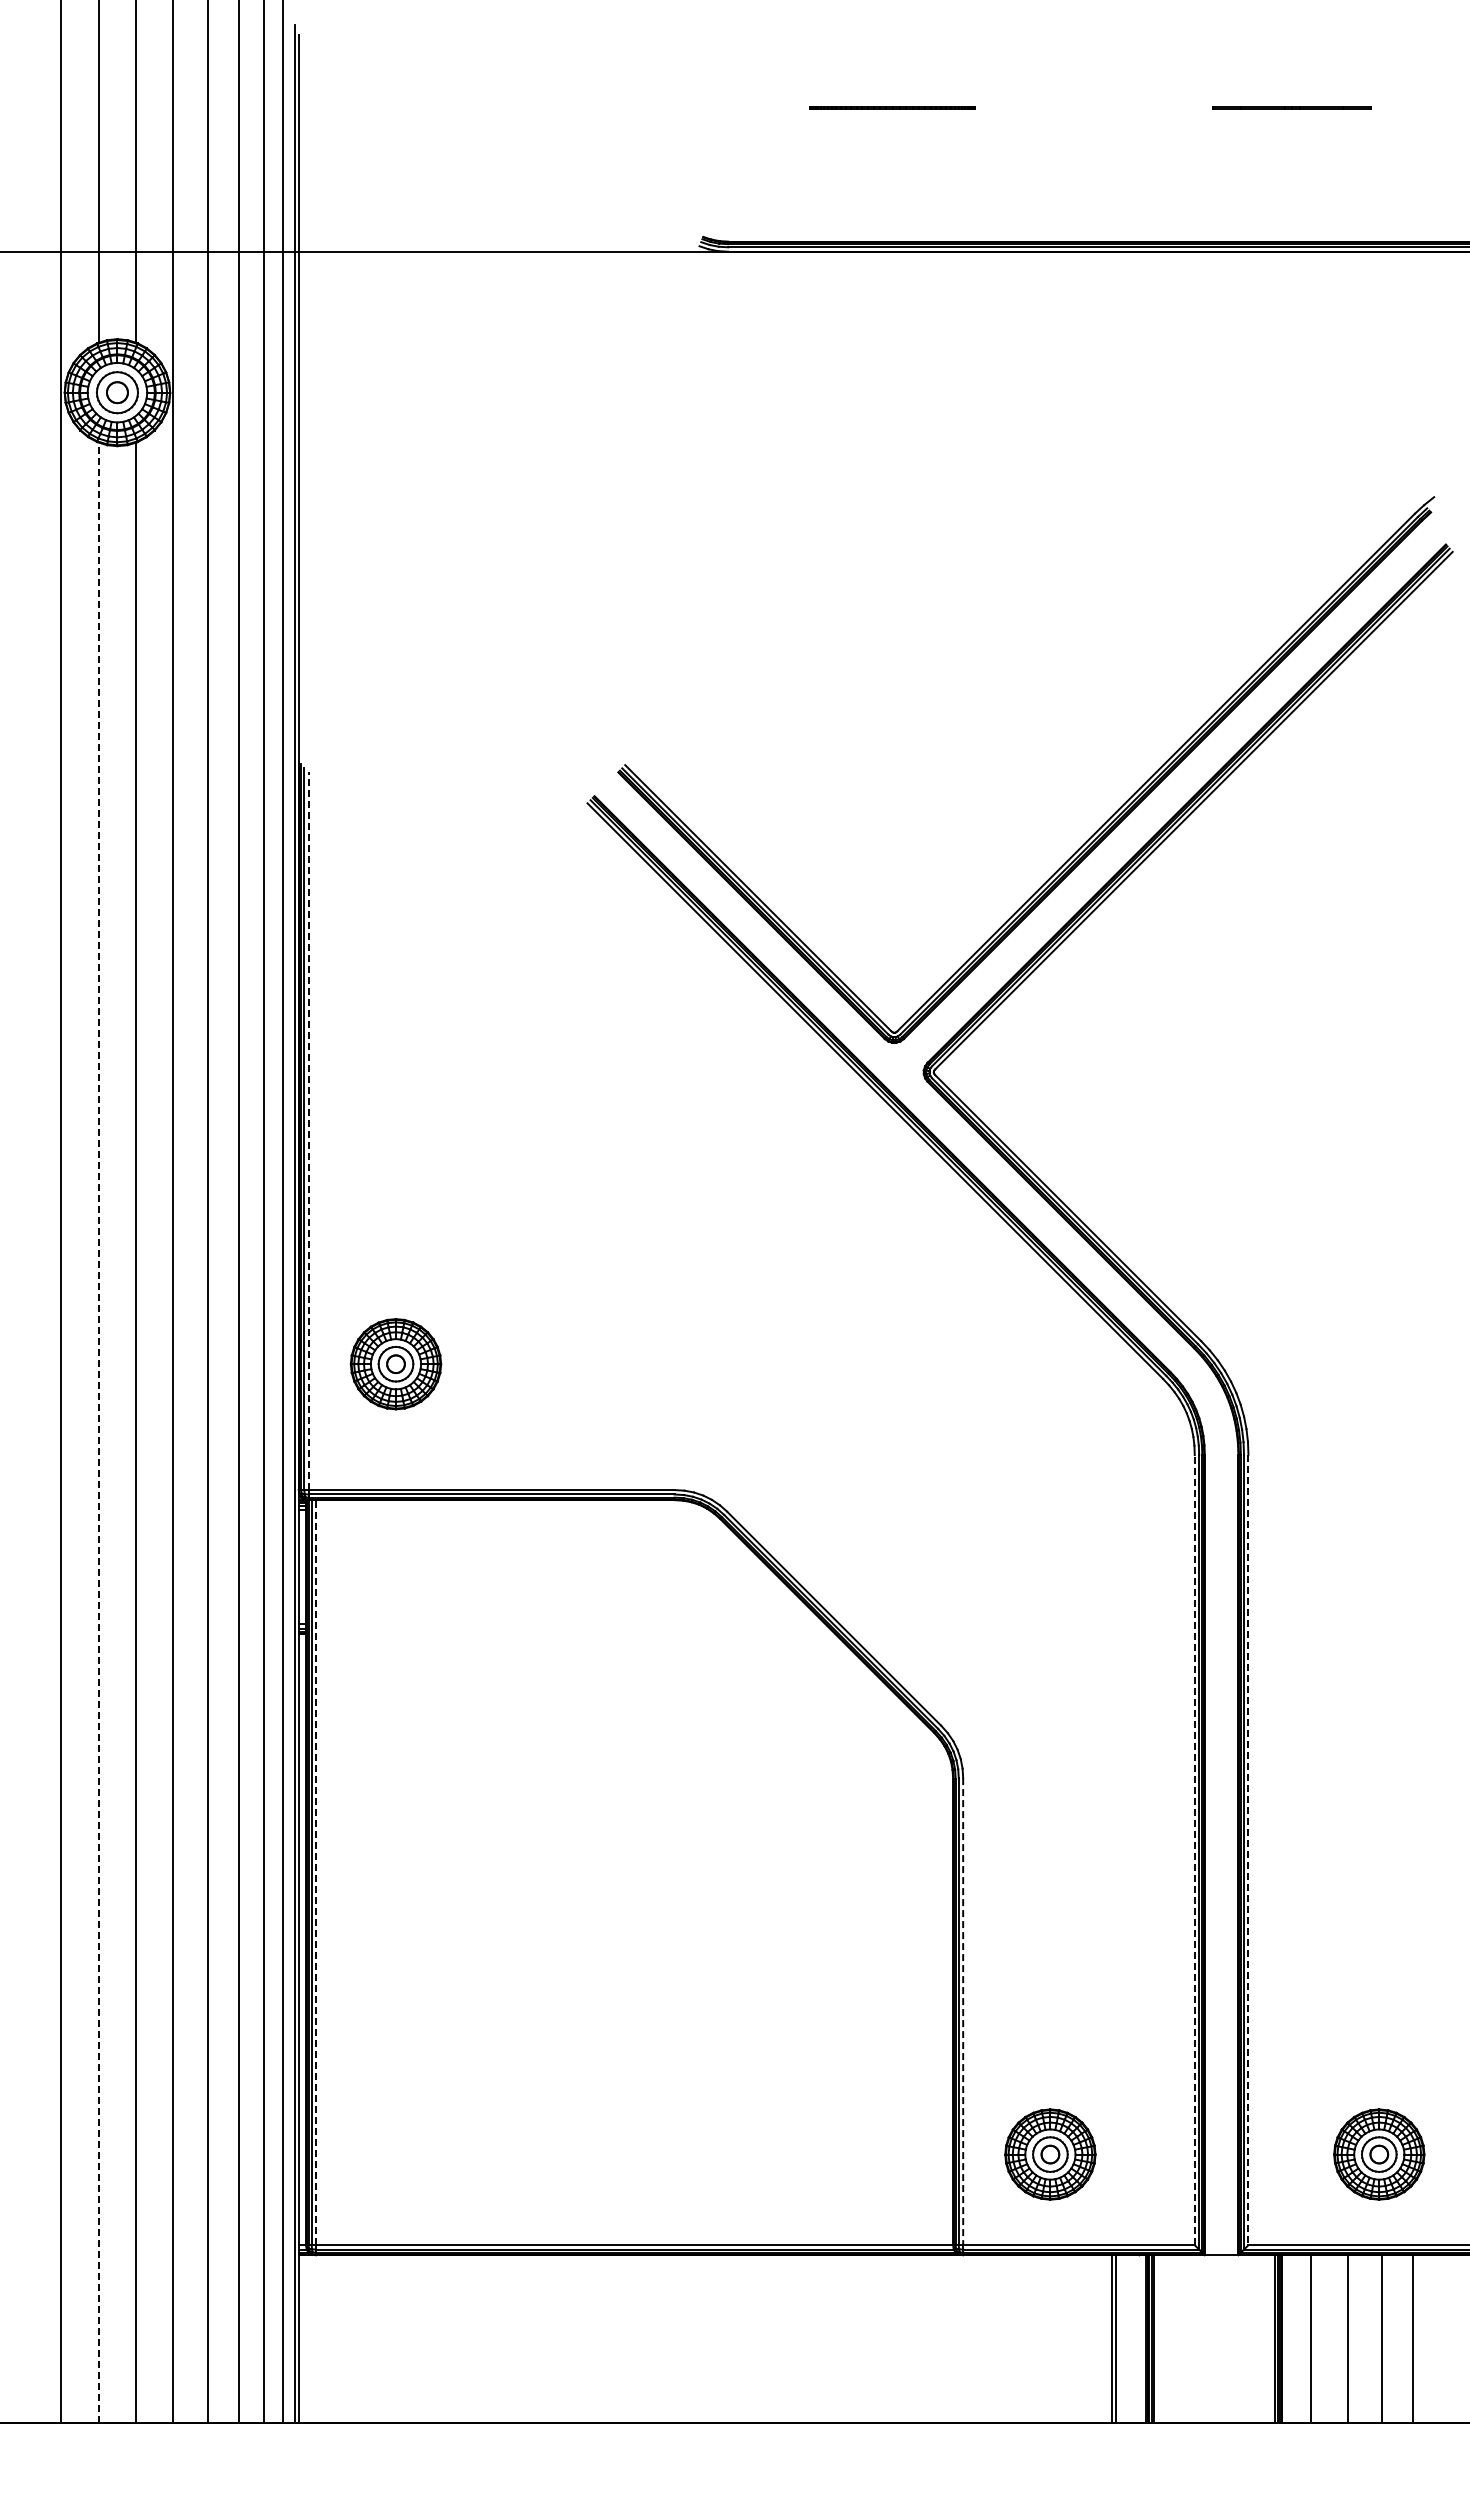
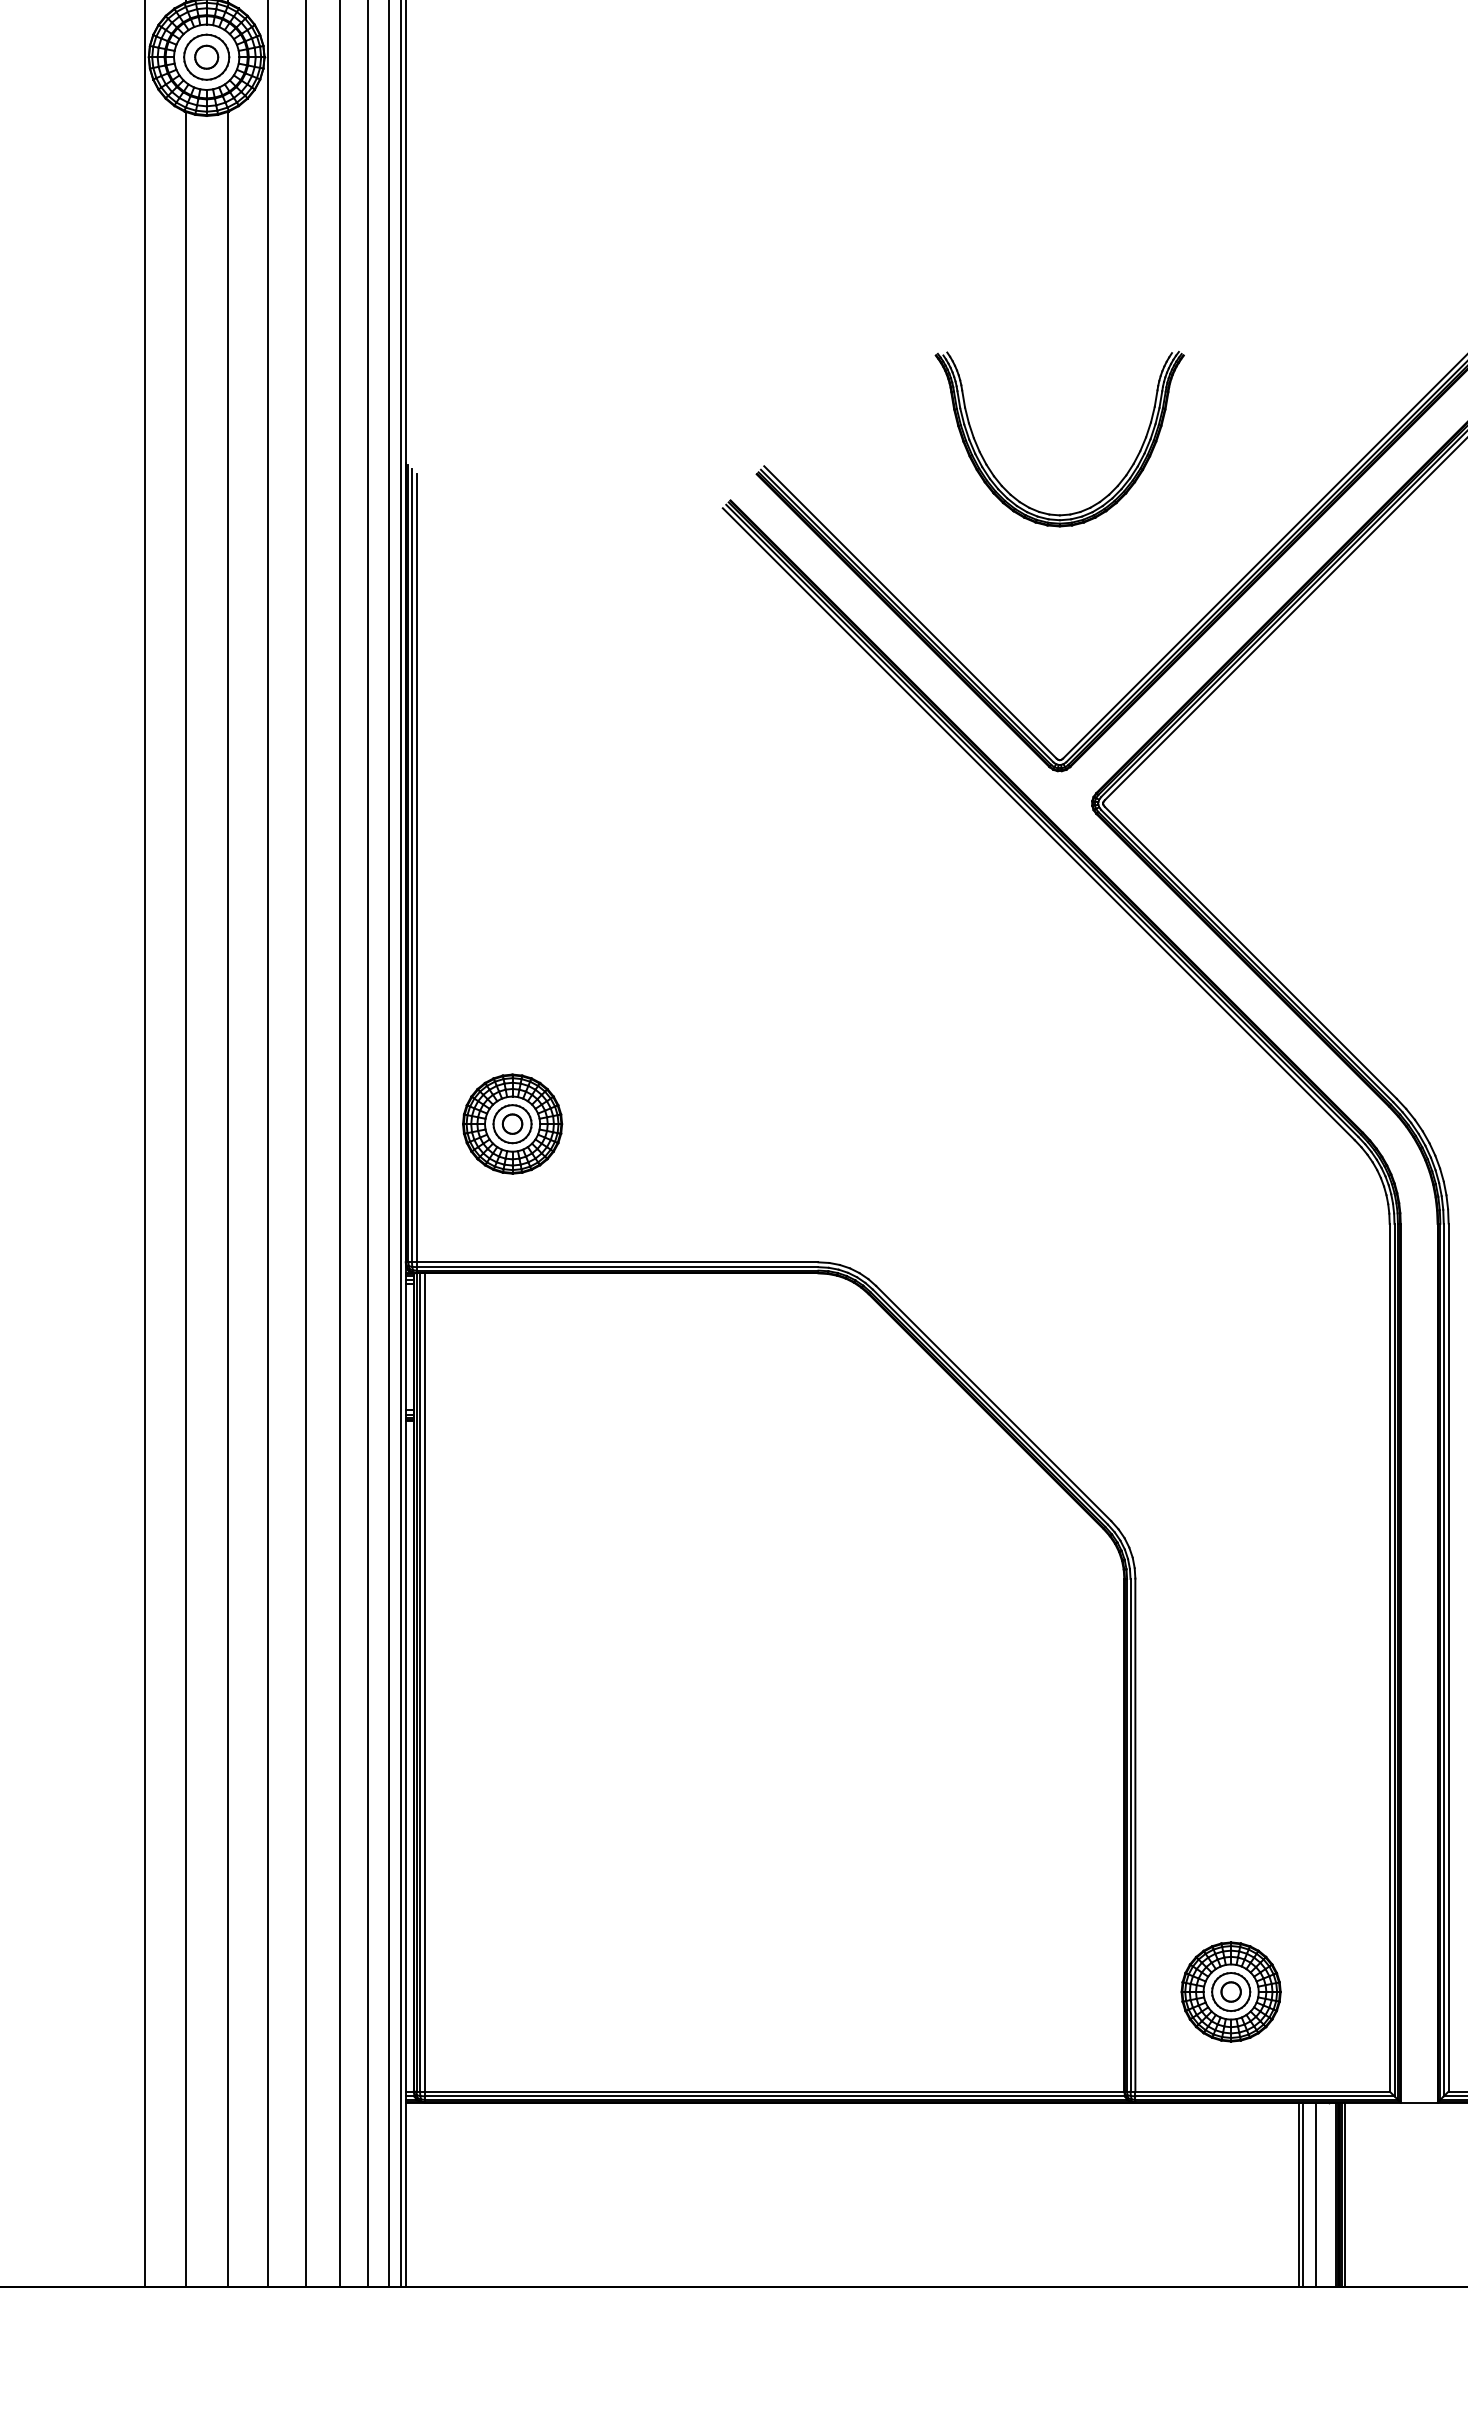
part: (935, 792) -> (1104, 496), added
line: (308, 1130) -> (416, 867), dashed -> solid
line: (98, 1432) -> (185, 1199), dashed -> solid
line: (1194, 1849) -> (1389, 1657), dashed -> solid
line: (1248, 1850) -> (1448, 1658), dashed -> solid
line: (316, 1872) -> (425, 1682), dashed -> solid
line: (963, 2011) -> (1135, 1834), dashed -> solid
line: (1127, 2339) -> (1315, 2195), added

